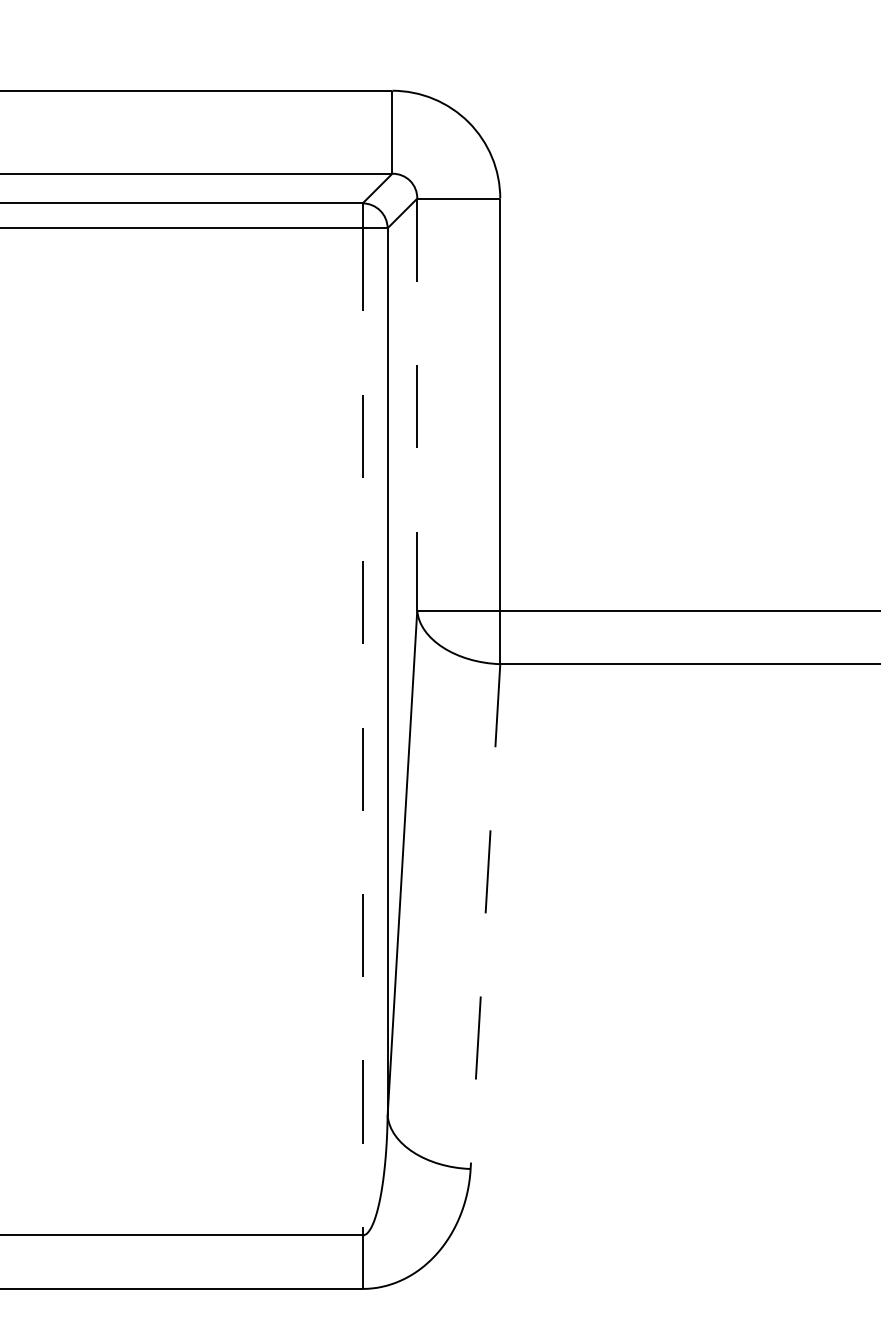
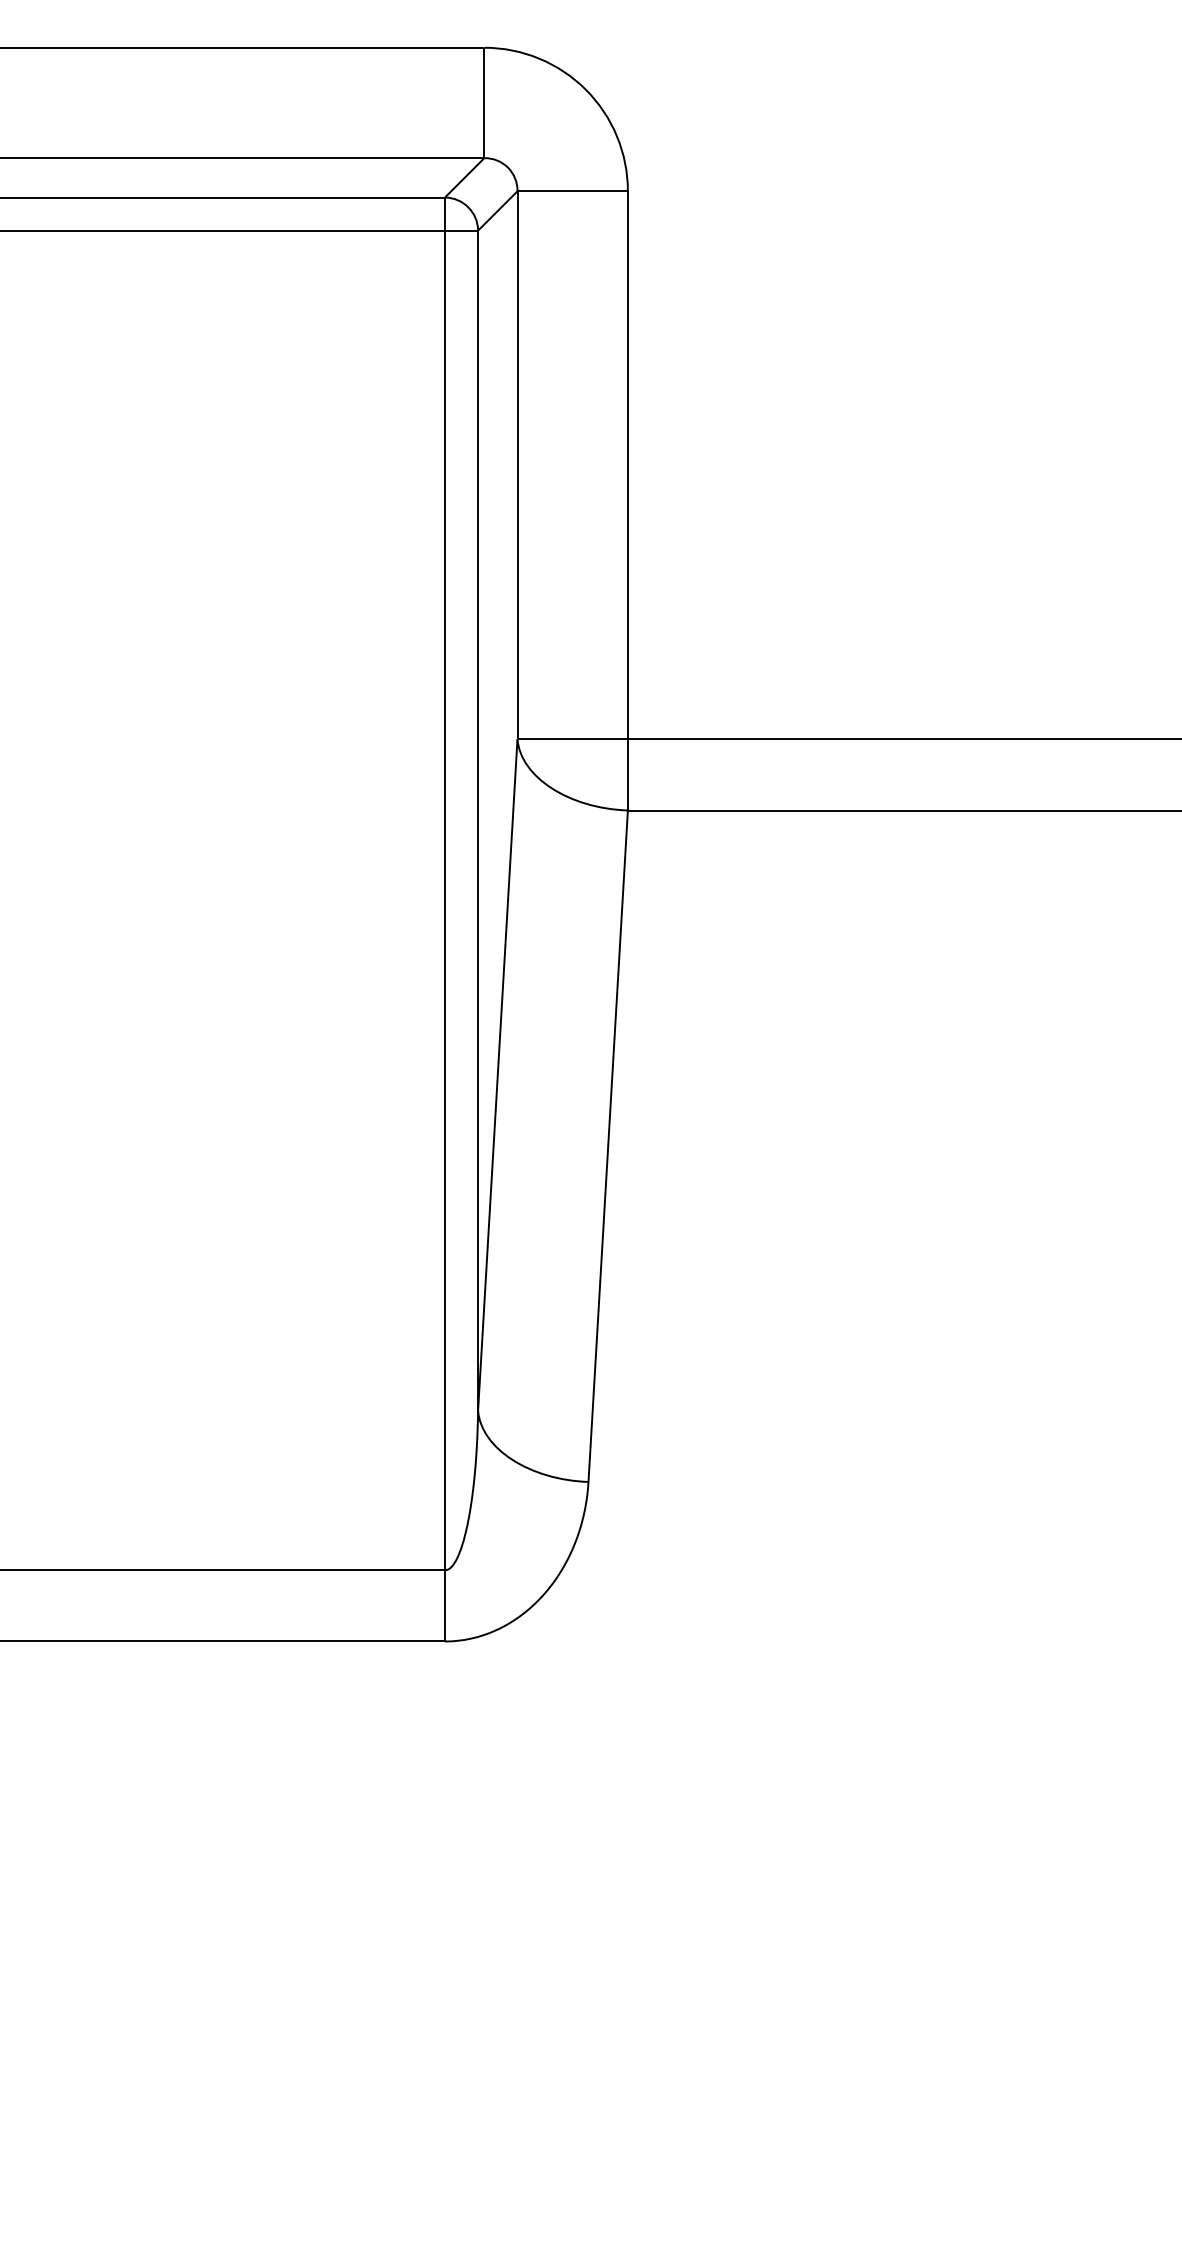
line: (417, 404) -> (517, 465), dashed -> solid
line: (362, 731) -> (444, 900), dashed -> solid
line: (485, 916) -> (608, 1146), dashed -> solid

